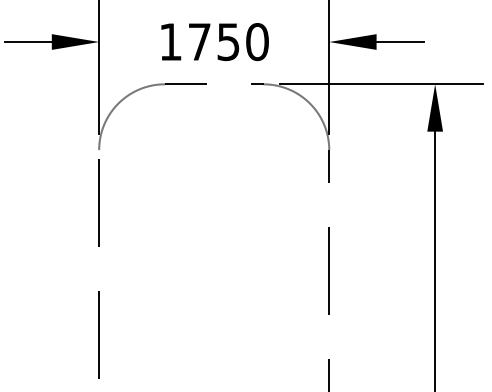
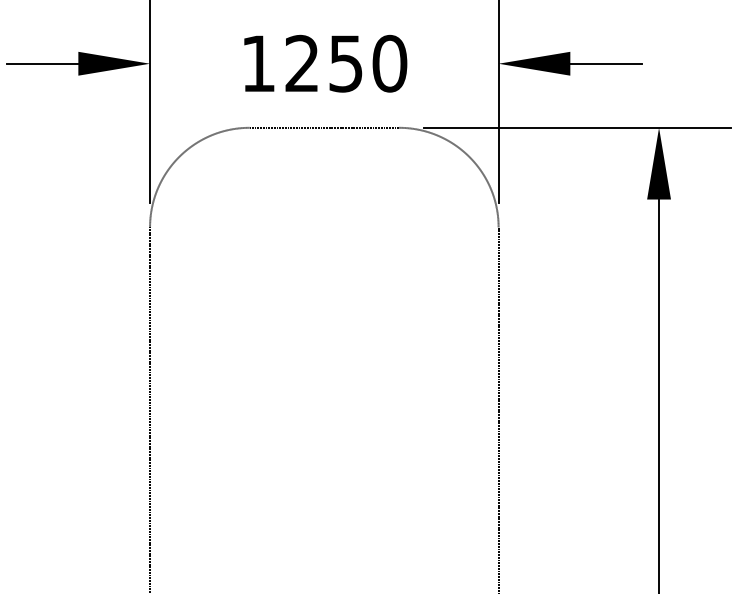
text: (199, 41) -> (302, 62), 1750 -> 1250

